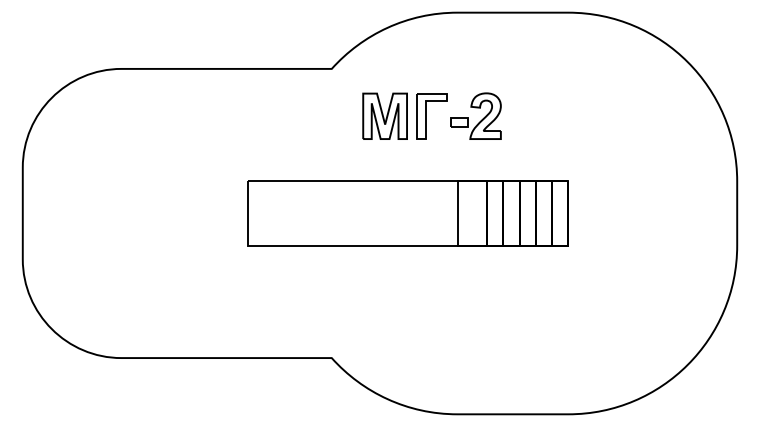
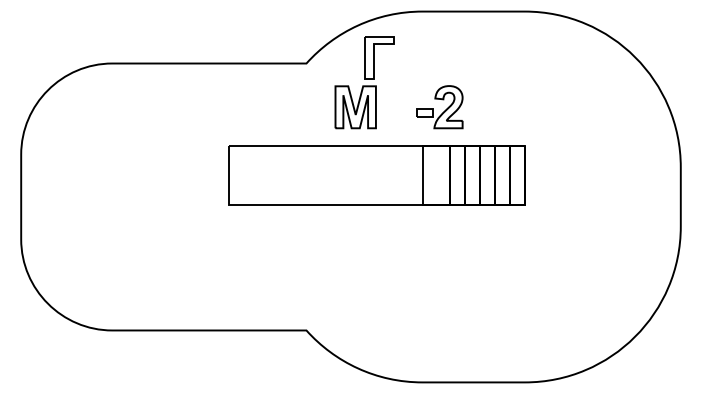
part: (431, 116) -> (379, 58), moved
part: (407, 213) -> (376, 175), moved

